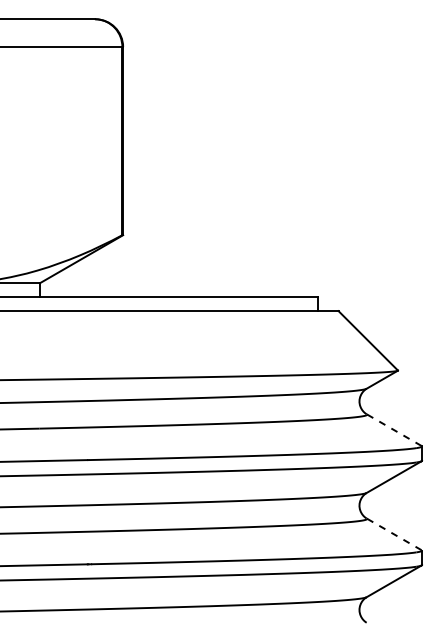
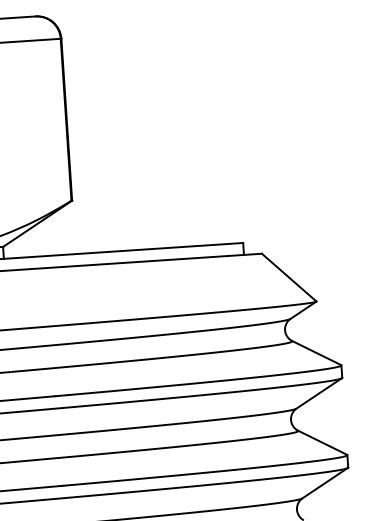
line: (394, 430) -> (316, 353), dashed -> solid
line: (394, 534) -> (322, 442), dashed -> solid

